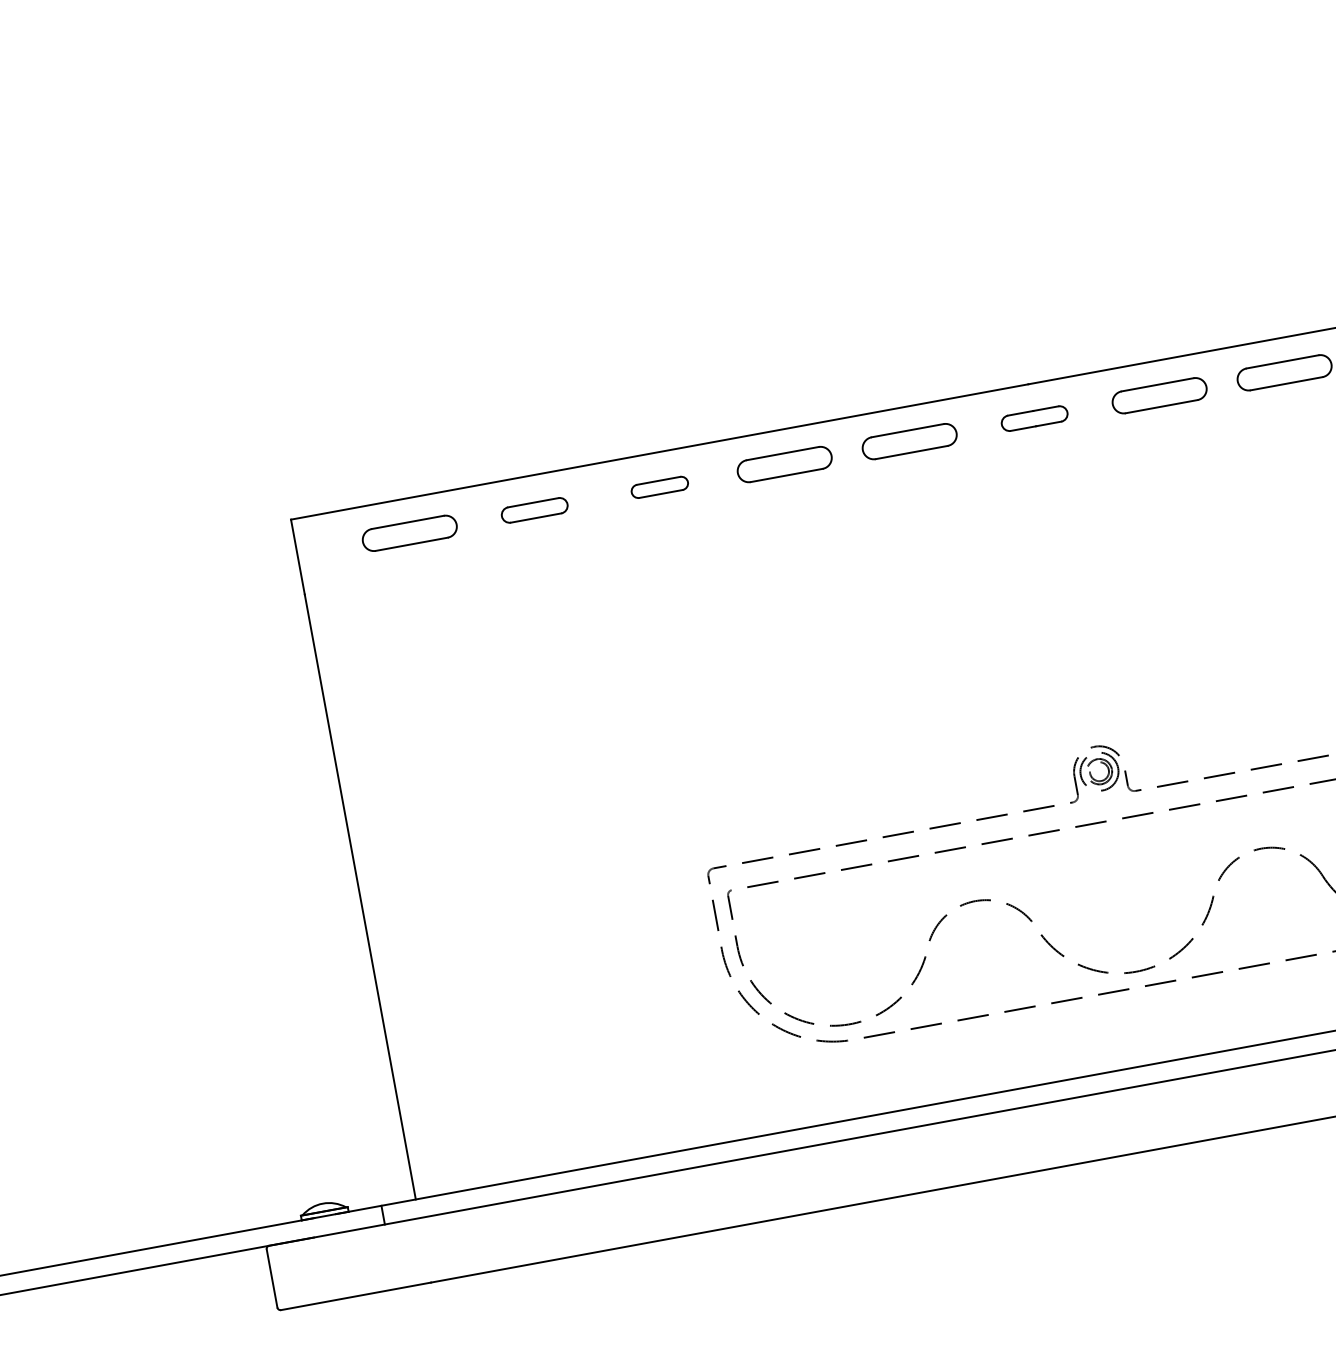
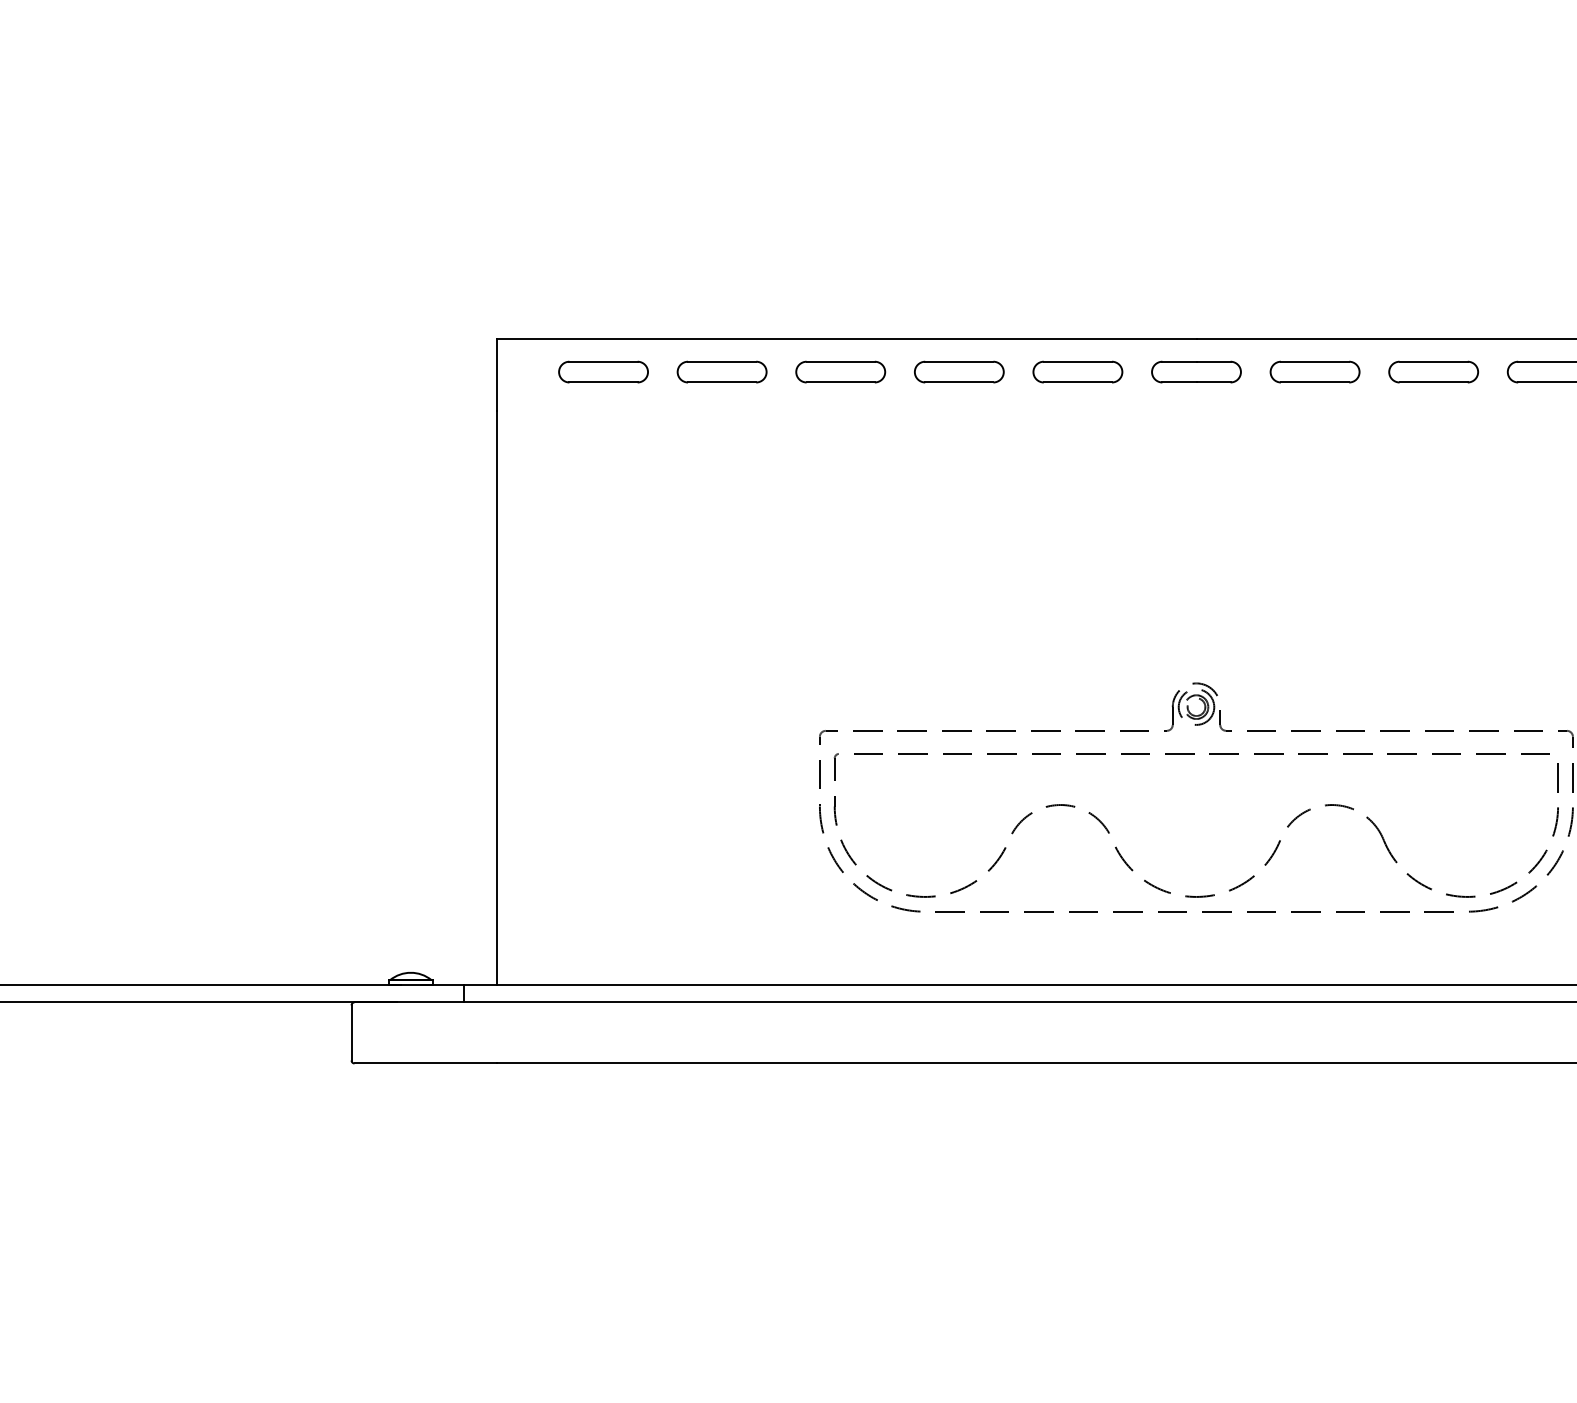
part: (1034, 418) -> (1196, 371), size x1.43
part: (659, 486) -> (840, 371), size x1.67
part: (534, 509) -> (721, 371), size x1.43

